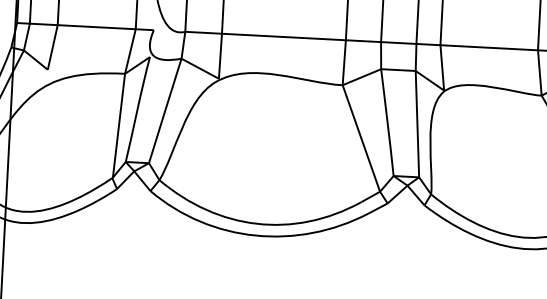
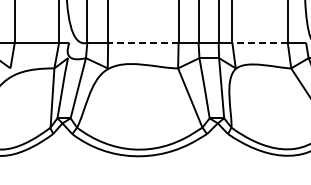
line: (282, 36) -> (142, 42), solid -> dashed
line: (490, 47) -> (260, 42), solid -> dashed

